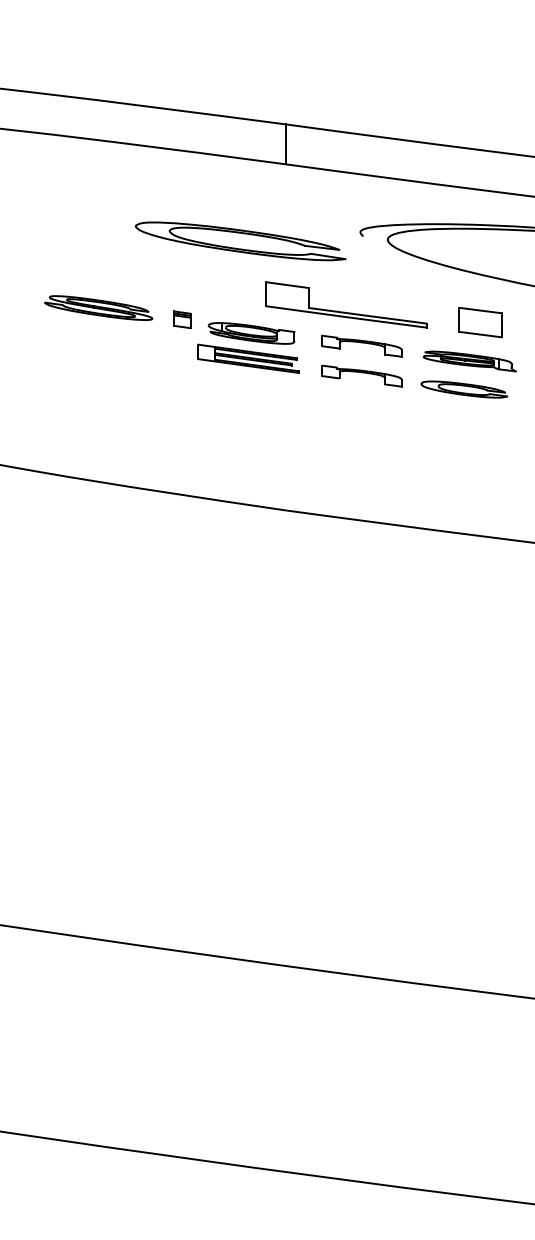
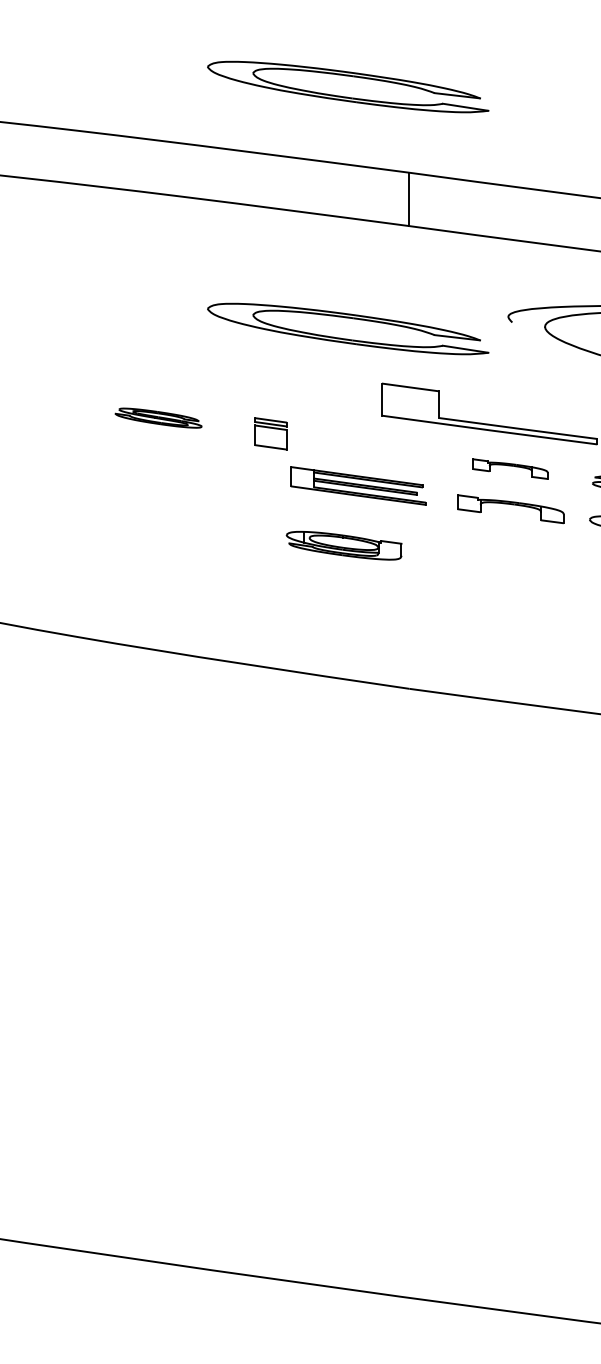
part: (240, 67) -> (348, 96), added
part: (98, 307) -> (158, 417), size x0.6
part: (182, 319) -> (270, 433), size x1.4
part: (251, 333) -> (344, 545), moved
part: (361, 345) -> (509, 468), size x0.7

